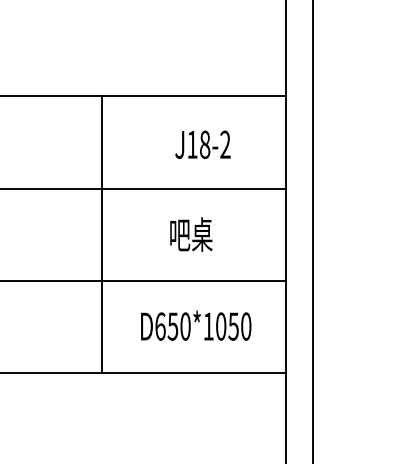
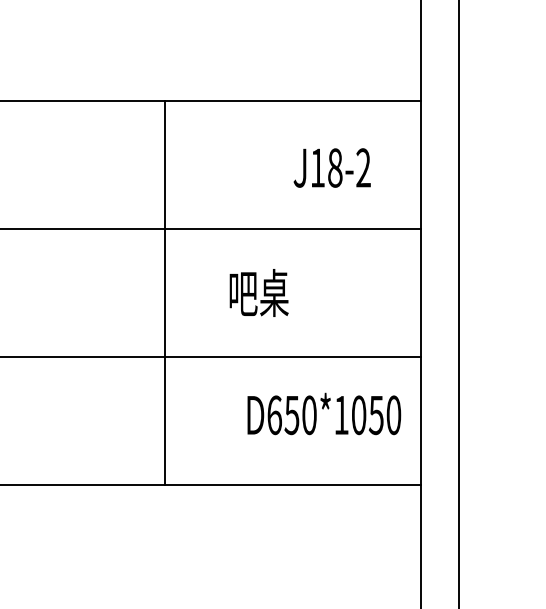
text: (202, 144) -> (331, 167), moved
text: (191, 234) -> (259, 292), moved
text: (196, 325) -> (324, 413), moved

